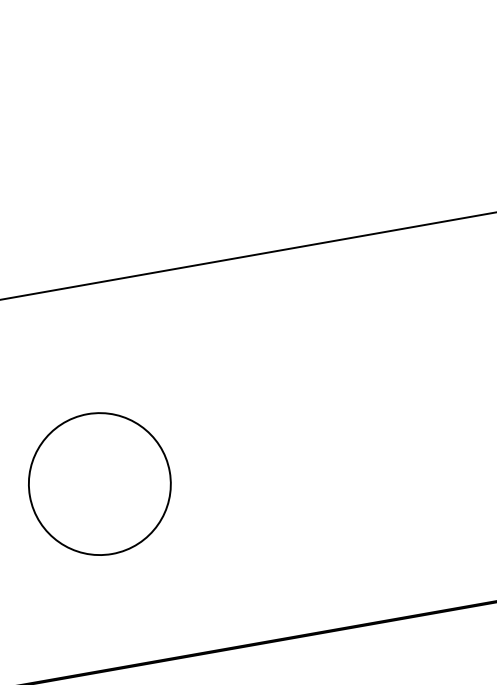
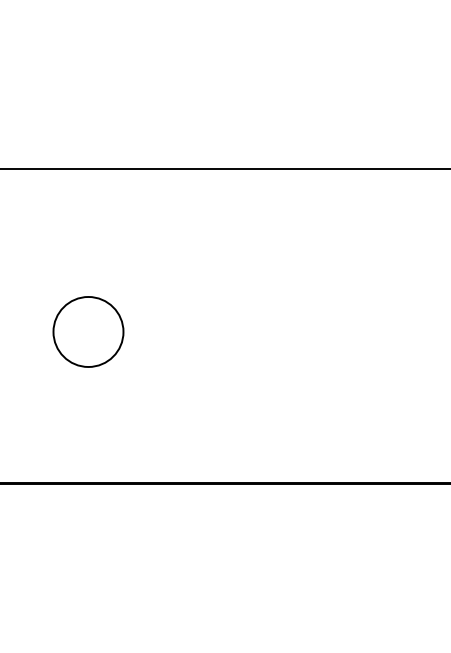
circle: (99, 483) -> (88, 331), size x0.6

